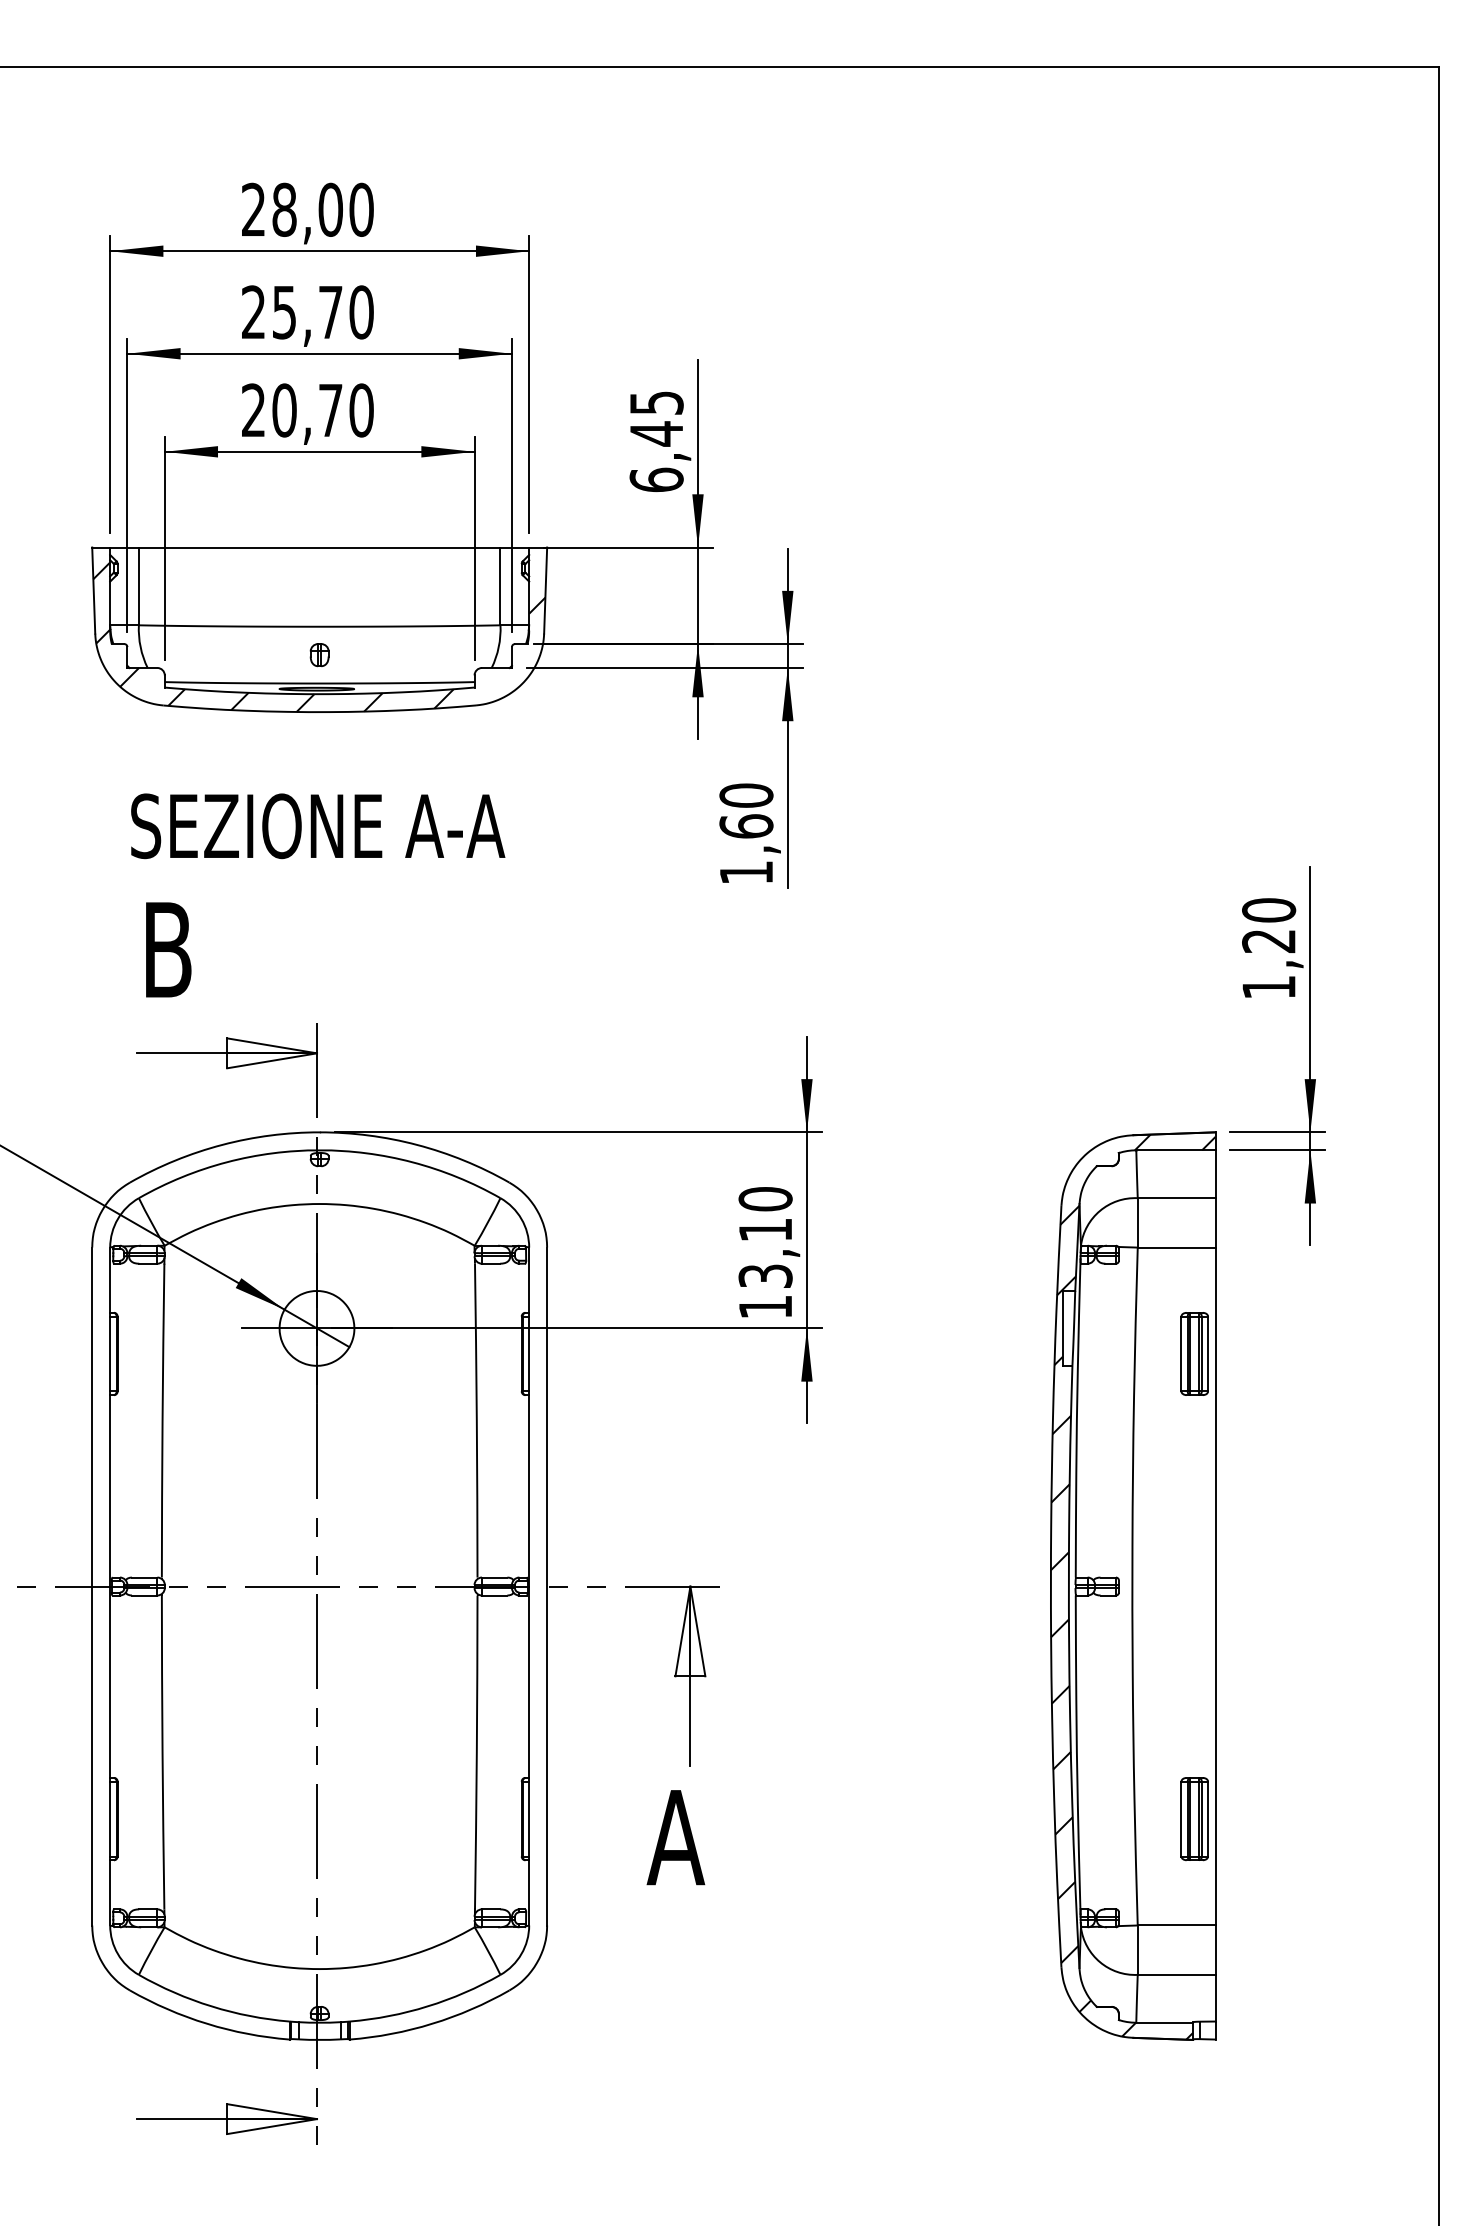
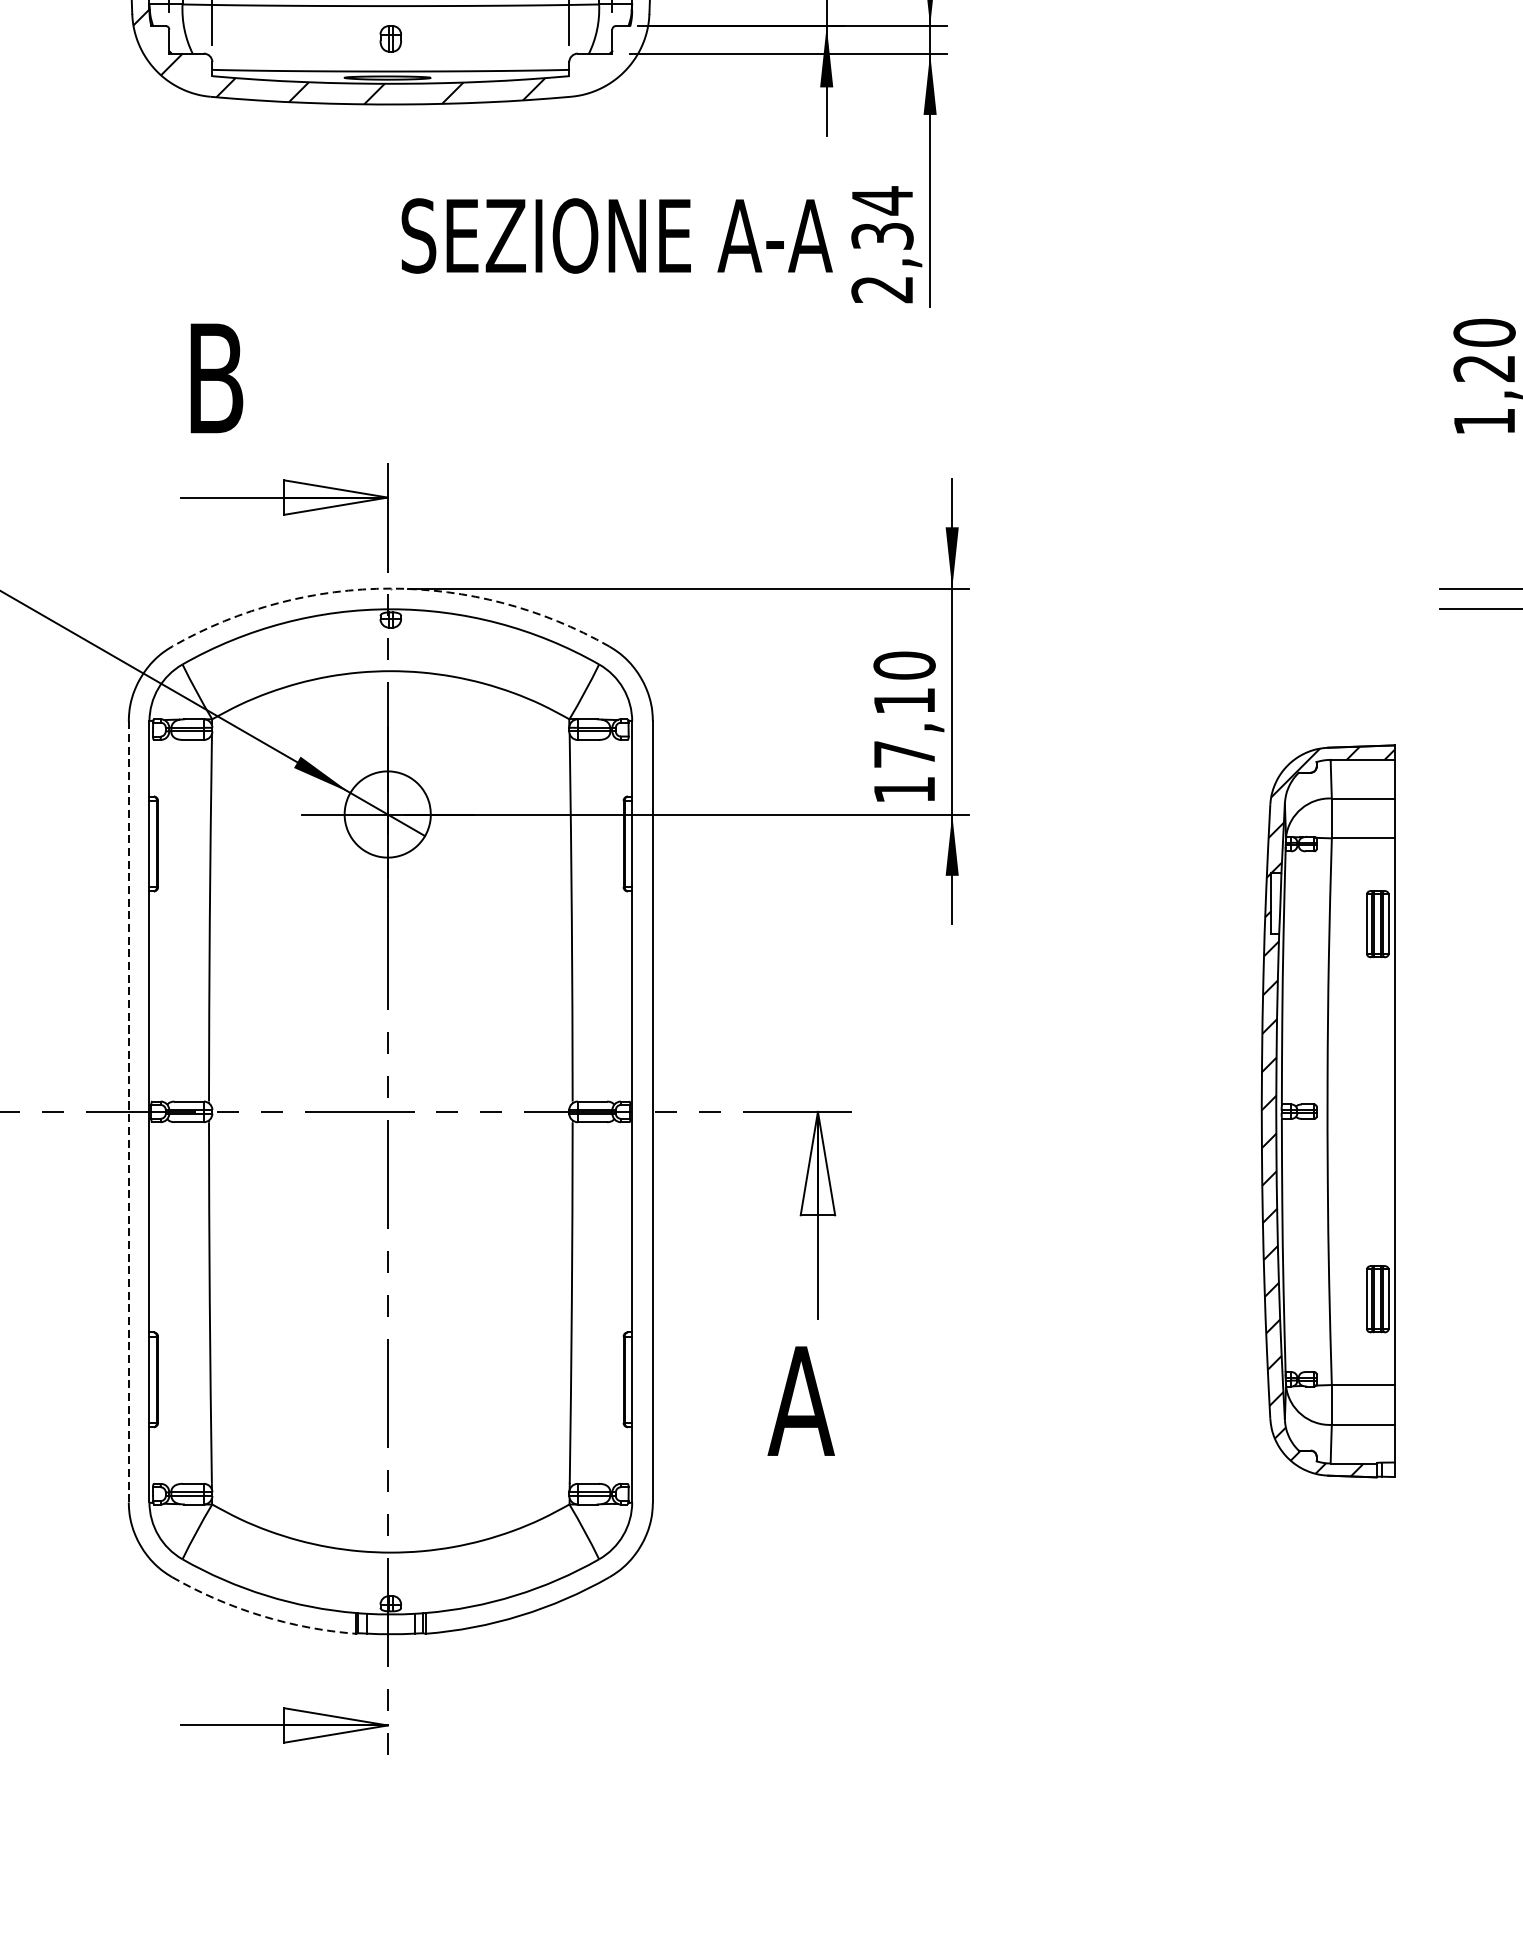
text: (318, 826) -> (617, 236), moved
text: (746, 833) -> (882, 244), 1,60 -> 2,34
arc: (319, 1132) -> (390, 588), solid -> dashed
text: (765, 1275) -> (904, 753), 13,10 -> 17,10
part: (1133, 1585) -> (1328, 1110), size x0.7
line: (92, 1586) -> (129, 1111), solid -> dashed
arc: (207, 2023) -> (261, 1615), solid -> dashed

